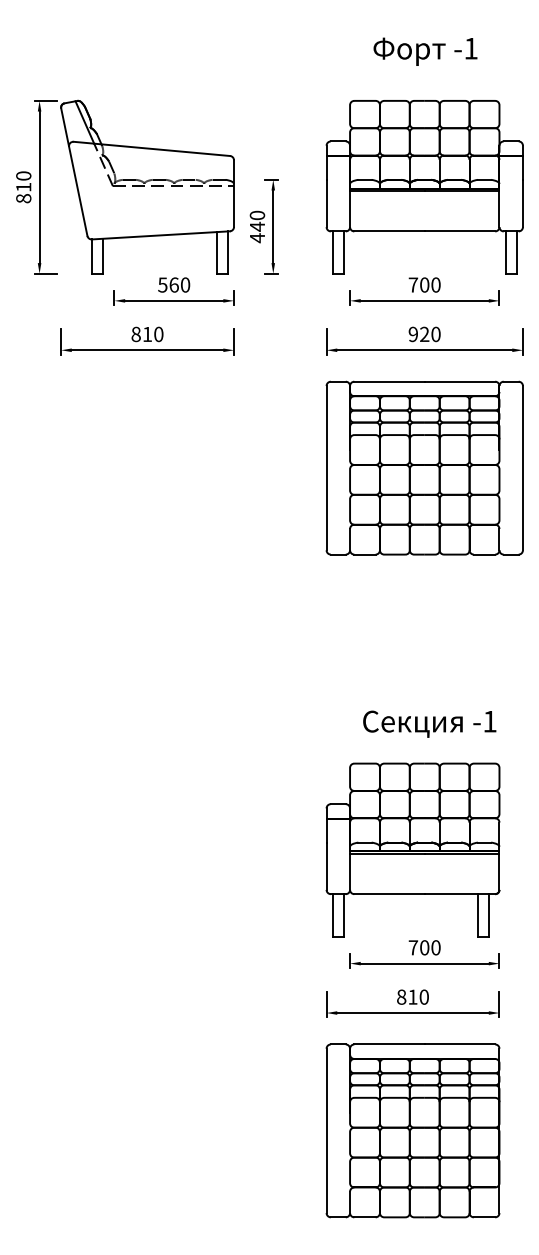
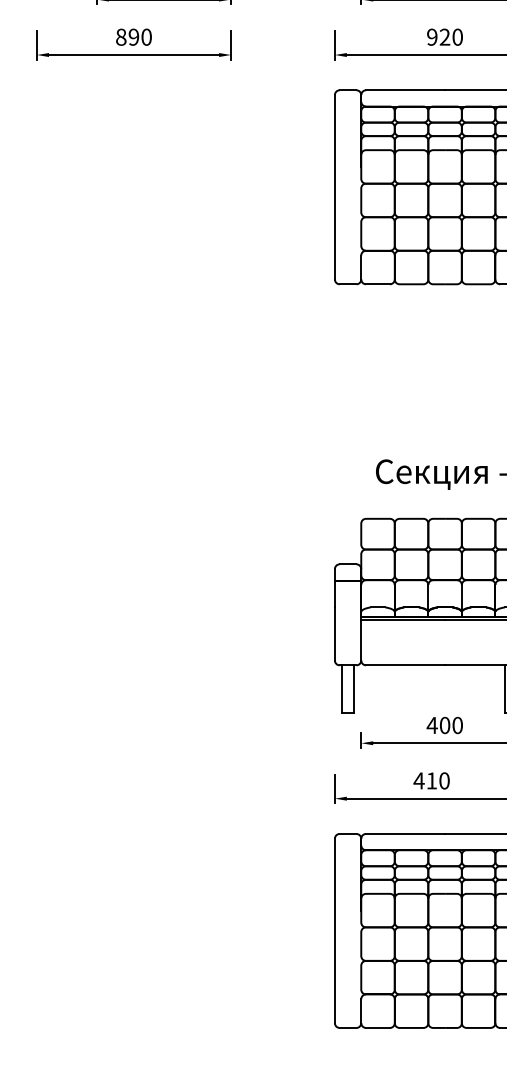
text: (147, 334) -> (133, 37), 810 -> 890
text: (413, 947) -> (432, 725), 700 -> 400
text: (401, 996) -> (418, 780), 810 -> 410

